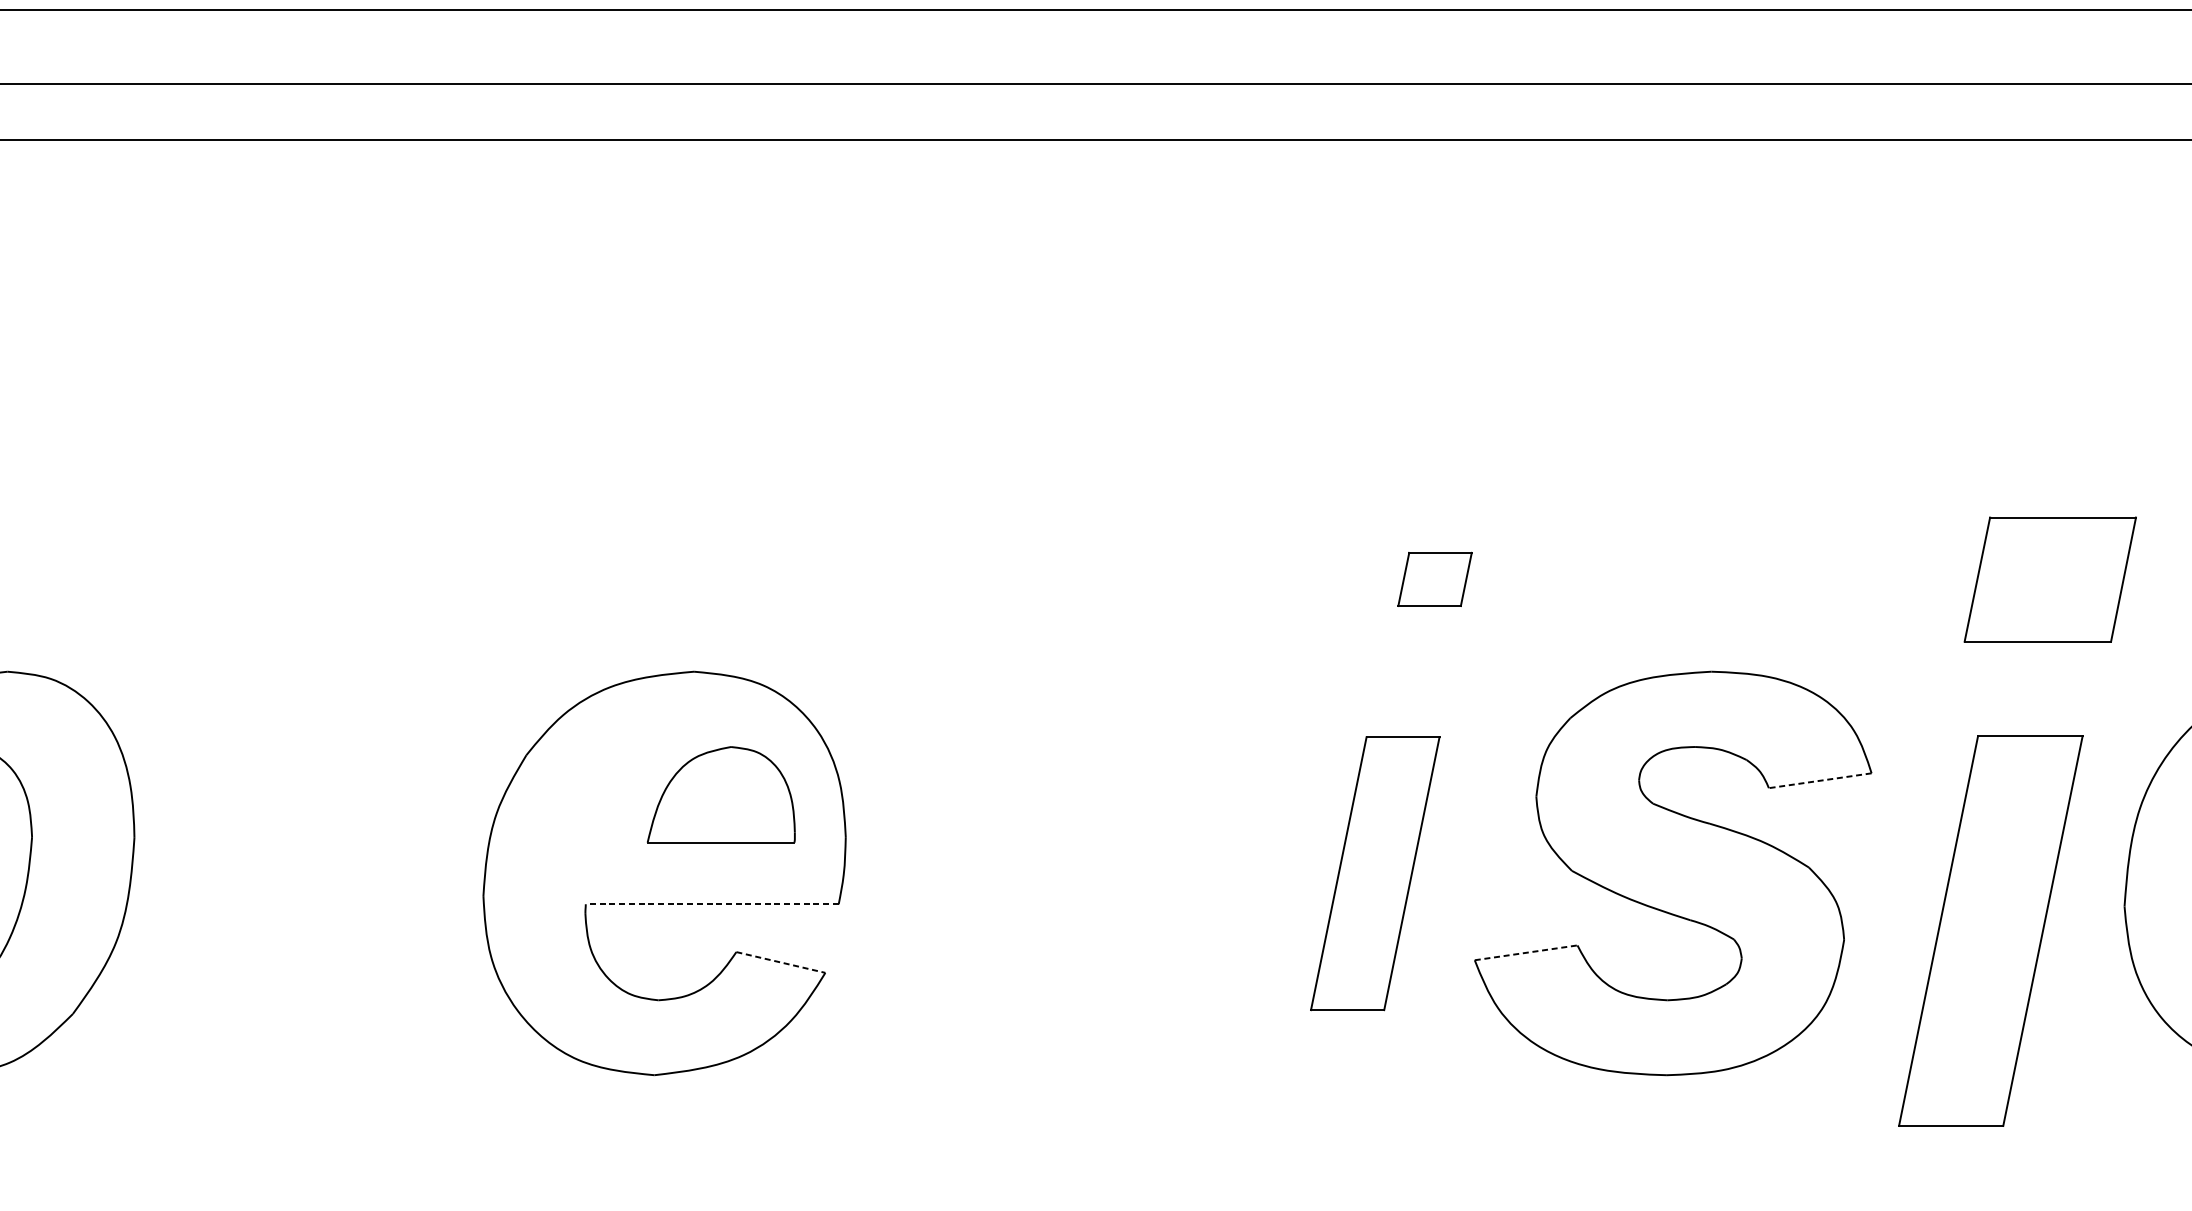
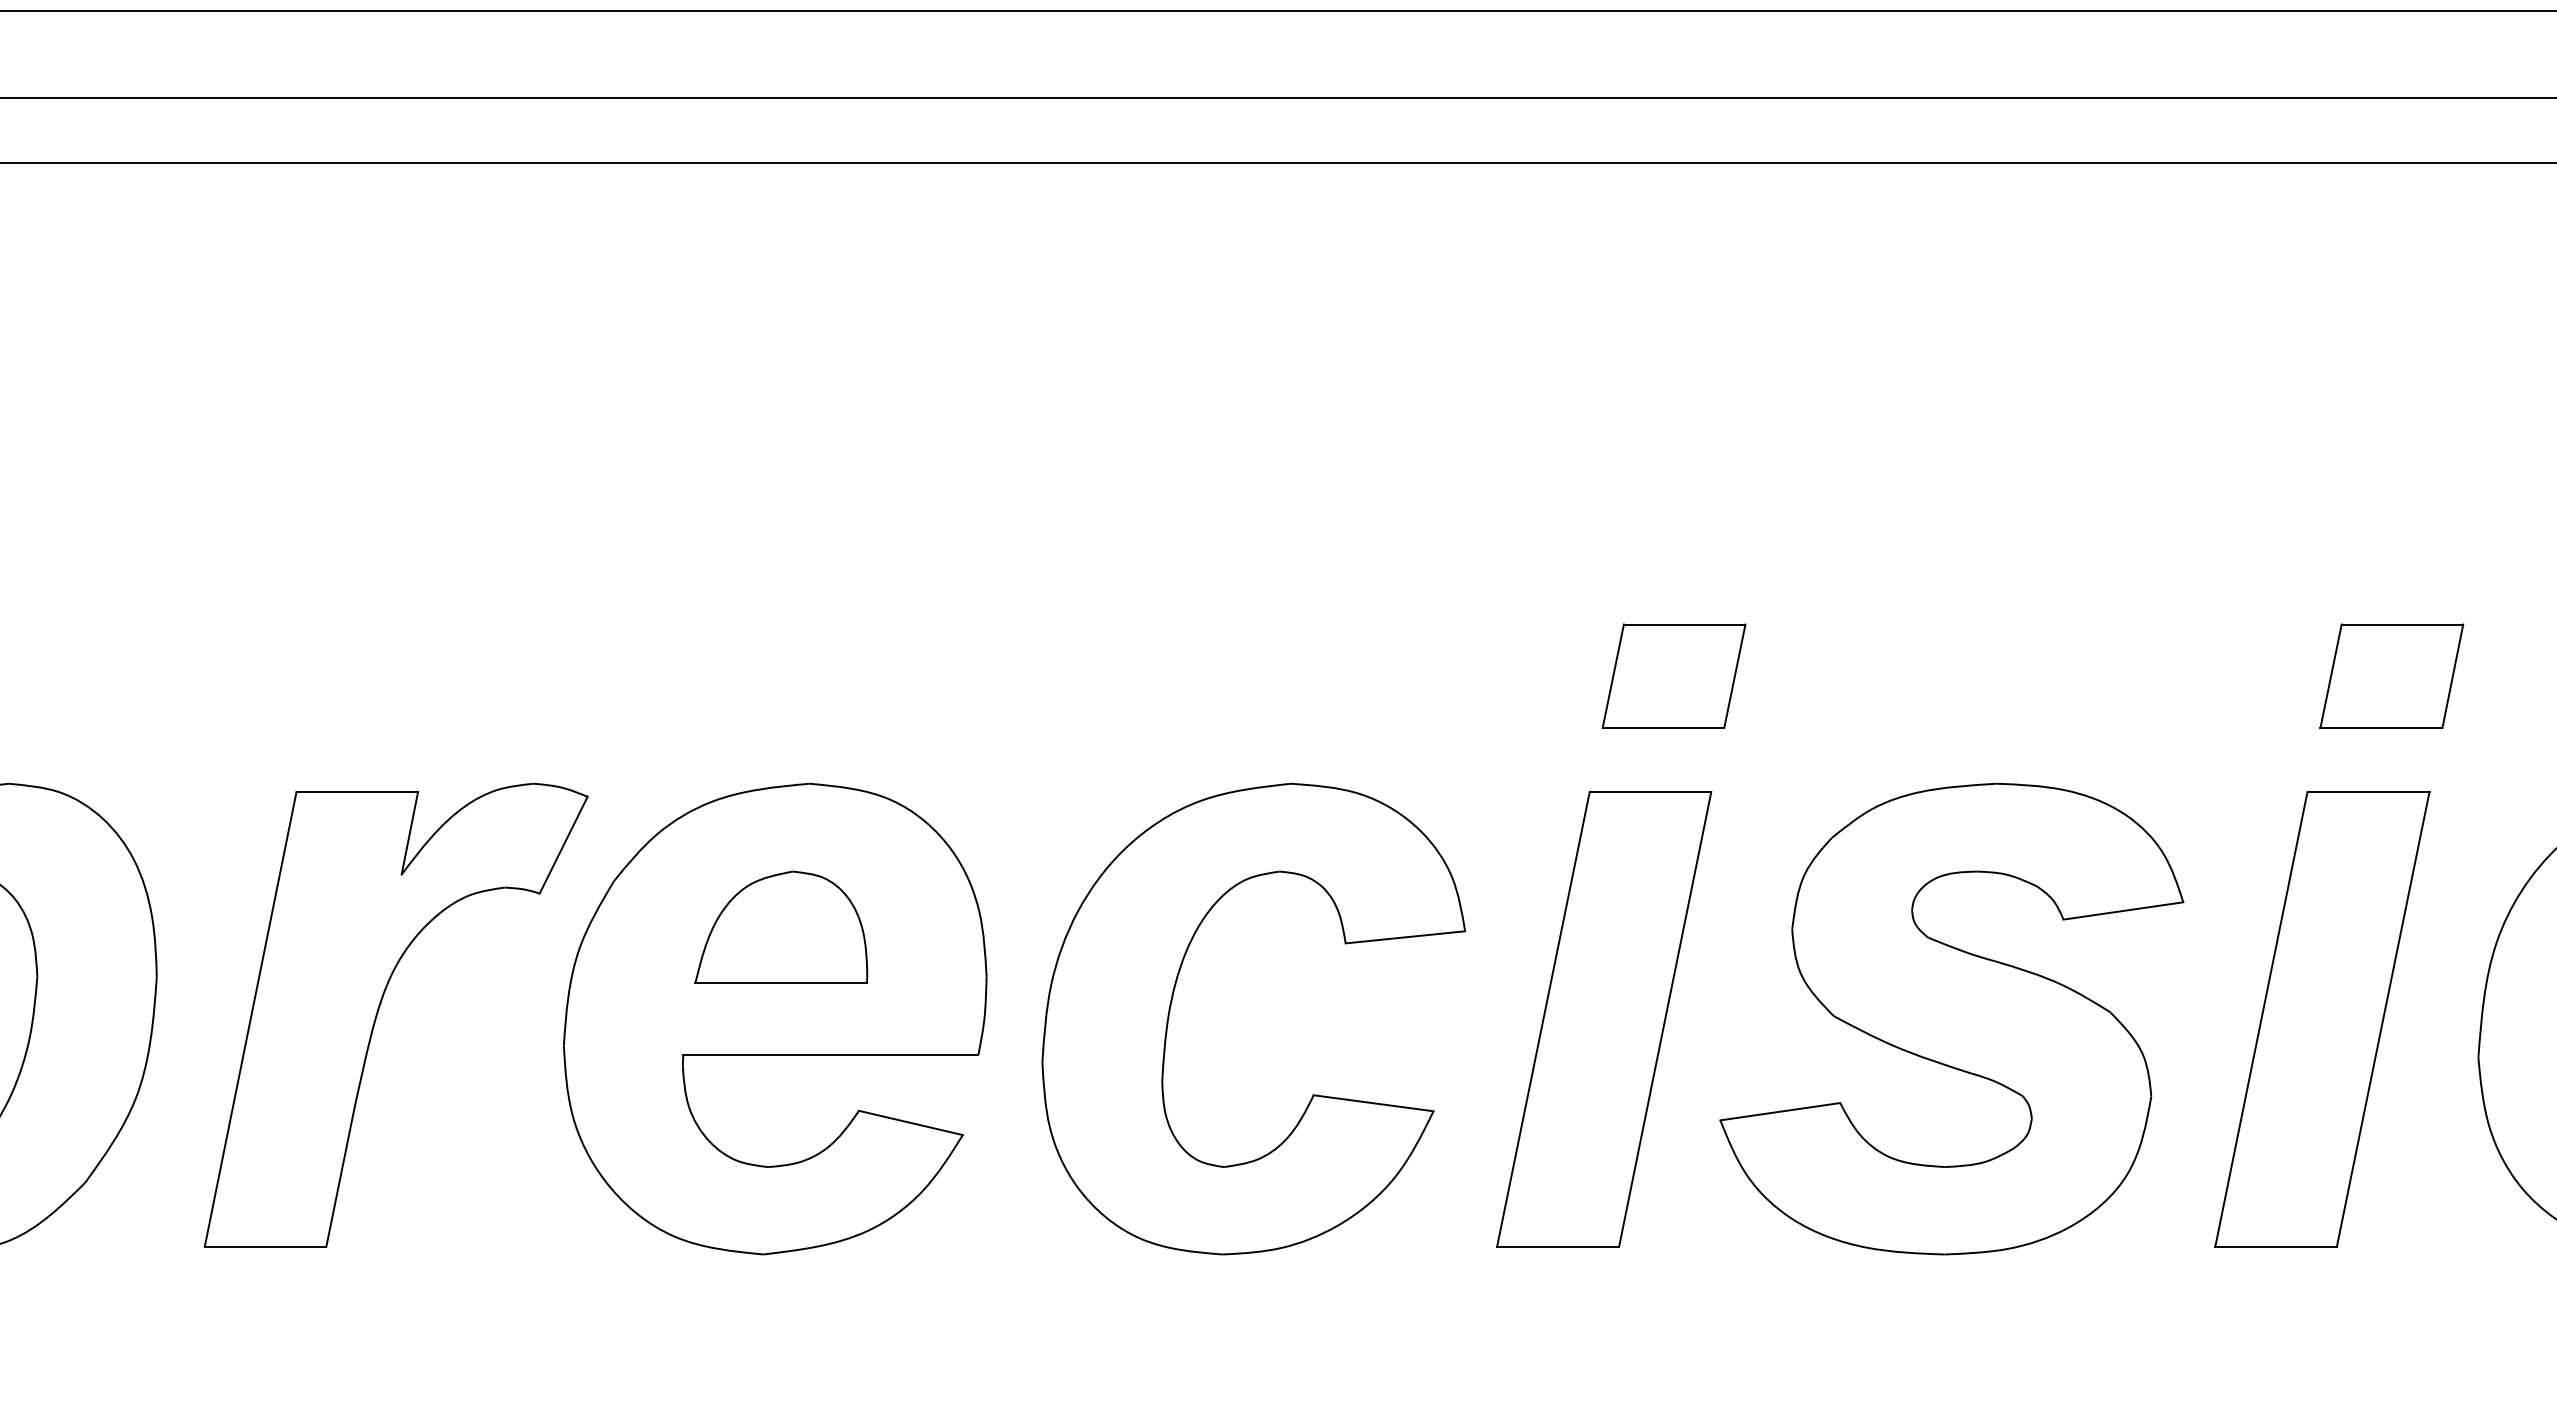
part: (1434, 578) -> (1673, 675), size x1.67
part: (2050, 578) -> (2391, 675), size x0.71
line: (1820, 780) -> (2123, 910), dashed -> solid
part: (721, 794) -> (781, 926), moved
part: (1005, 854) -> (1173, 997), added
part: (325, 865) -> (379, 1009), added
part: (1375, 873) -> (1604, 1019), size x1.43
line: (711, 904) -> (830, 1055), dashed -> solid
part: (1990, 931) -> (2322, 1019), moved
line: (1526, 952) -> (1780, 1111), dashed -> solid
line: (781, 962) -> (911, 1123), dashed -> solid

